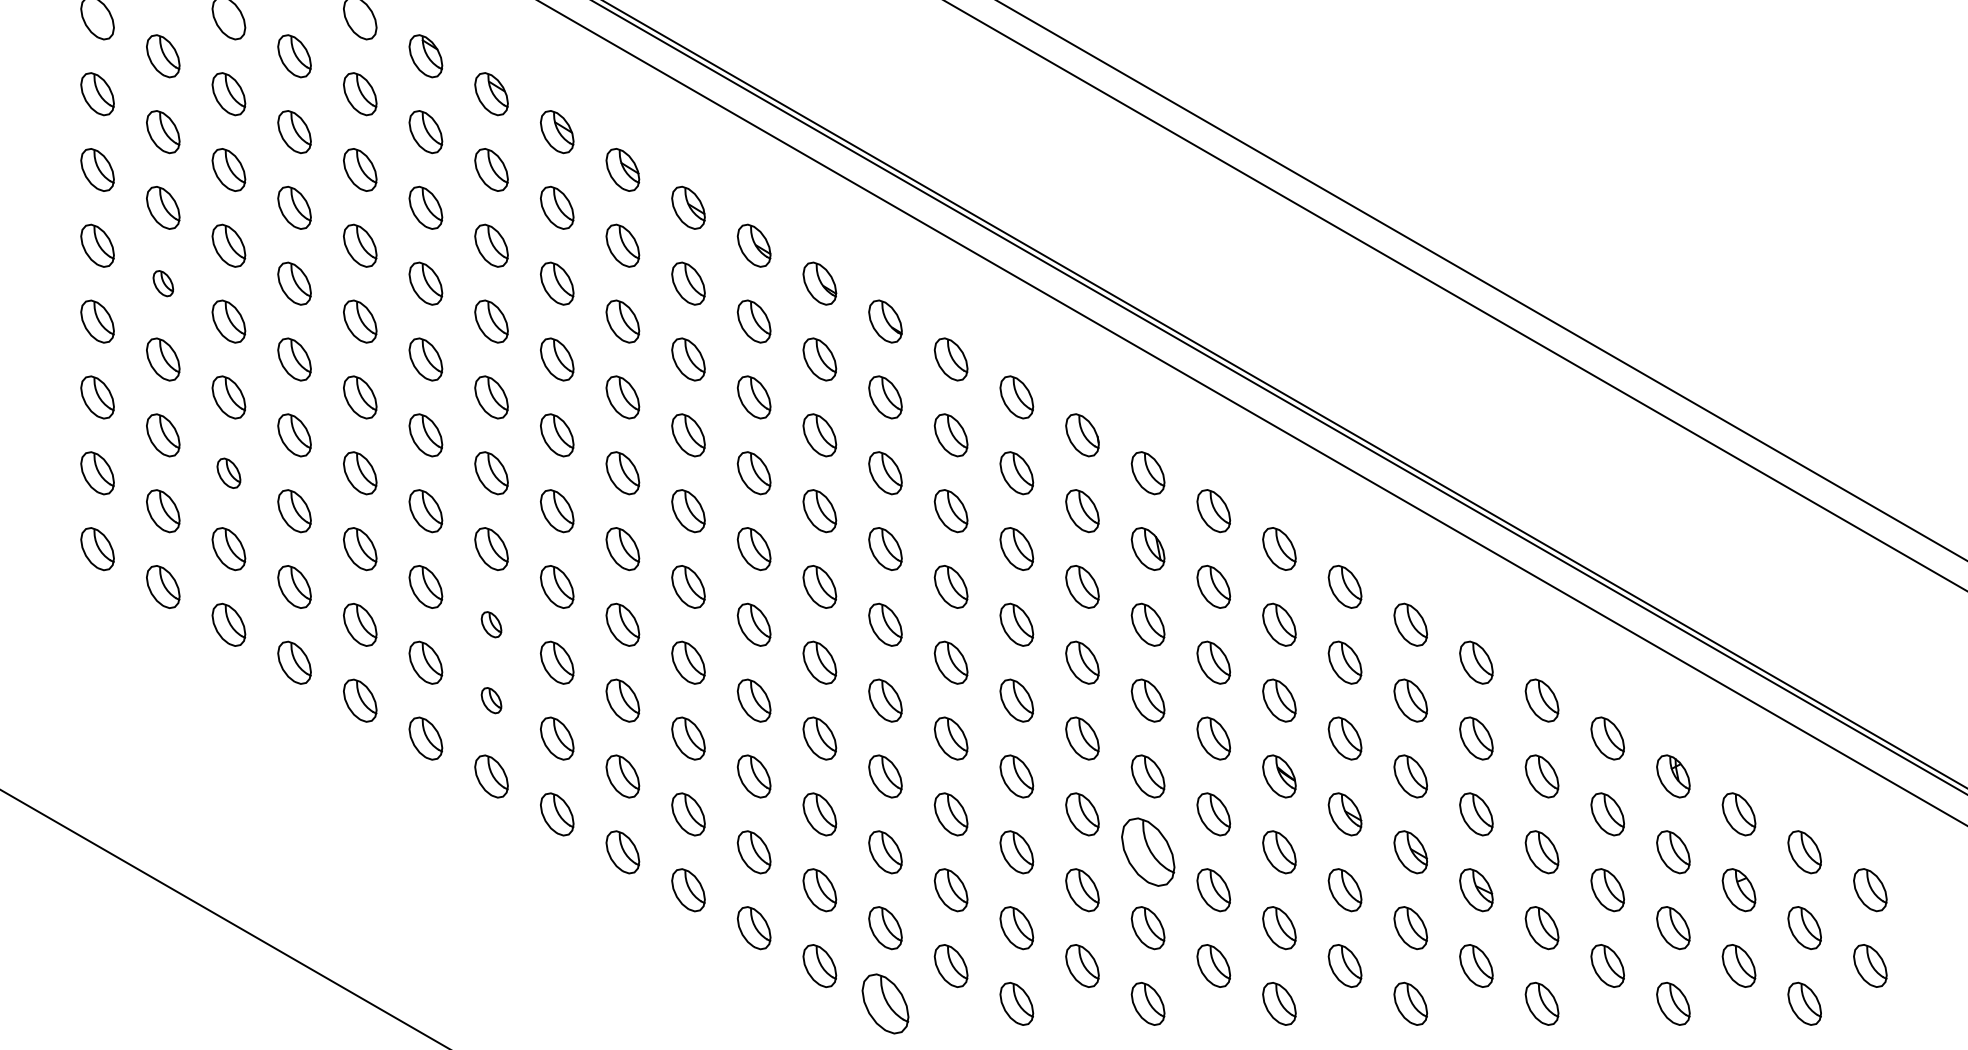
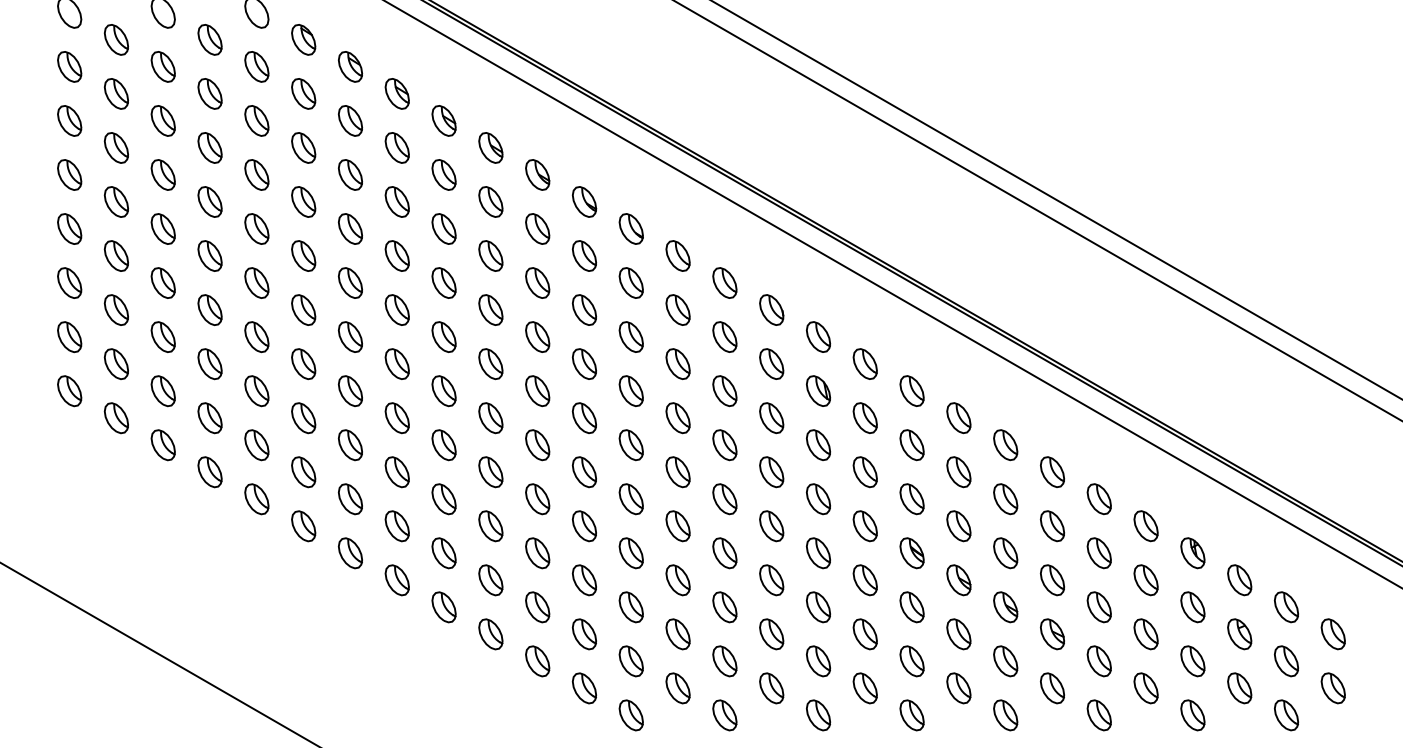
part: (163, 283) -> (116, 201), size x1.67
part: (228, 473) -> (162, 337), size x1.43
part: (491, 624) -> (350, 444), size x1.67
part: (491, 700) -> (350, 499), size x1.67
part: (1147, 852) -> (818, 607), size x0.62
part: (885, 1003) -> (631, 715), size x0.71

